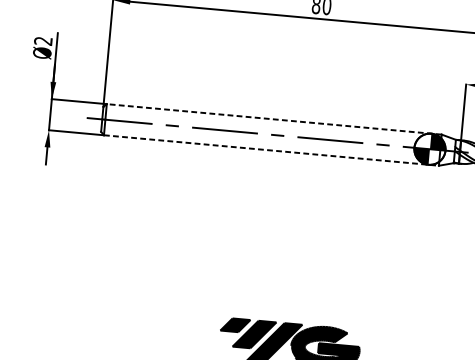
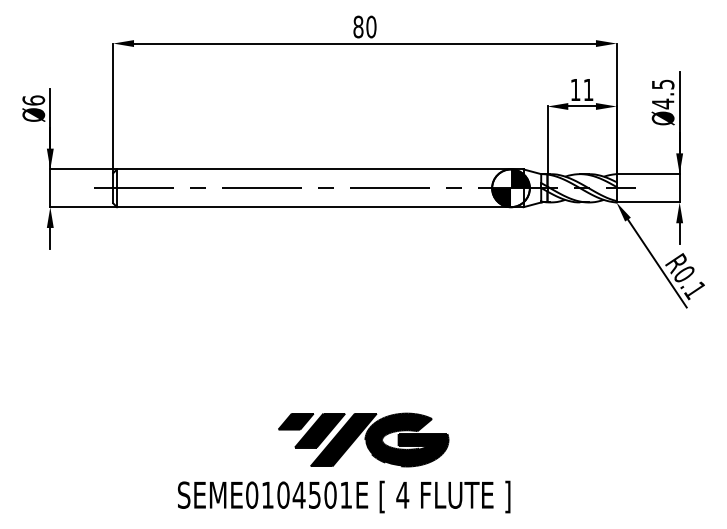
text: (43, 41) -> (33, 100), Ø2 -> Ø6
line: (273, 119) -> (319, 169), dashed -> solid
line: (271, 150) -> (320, 207), dashed -> solid

